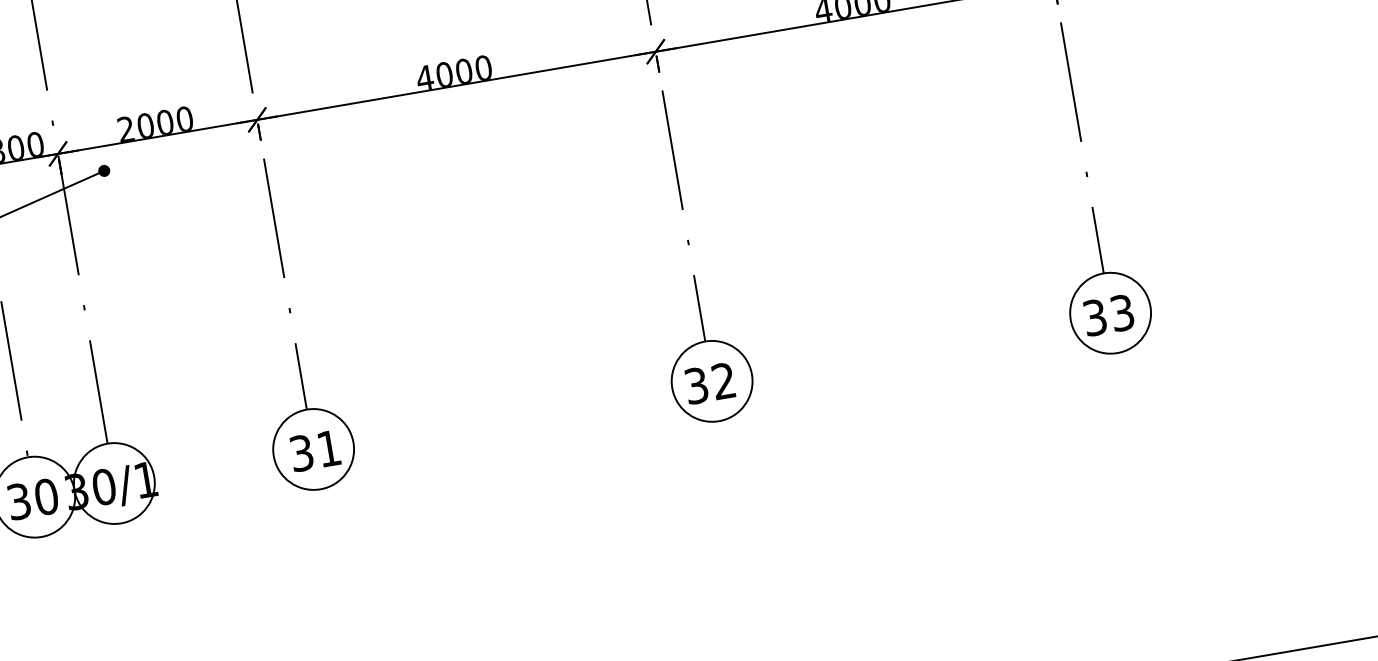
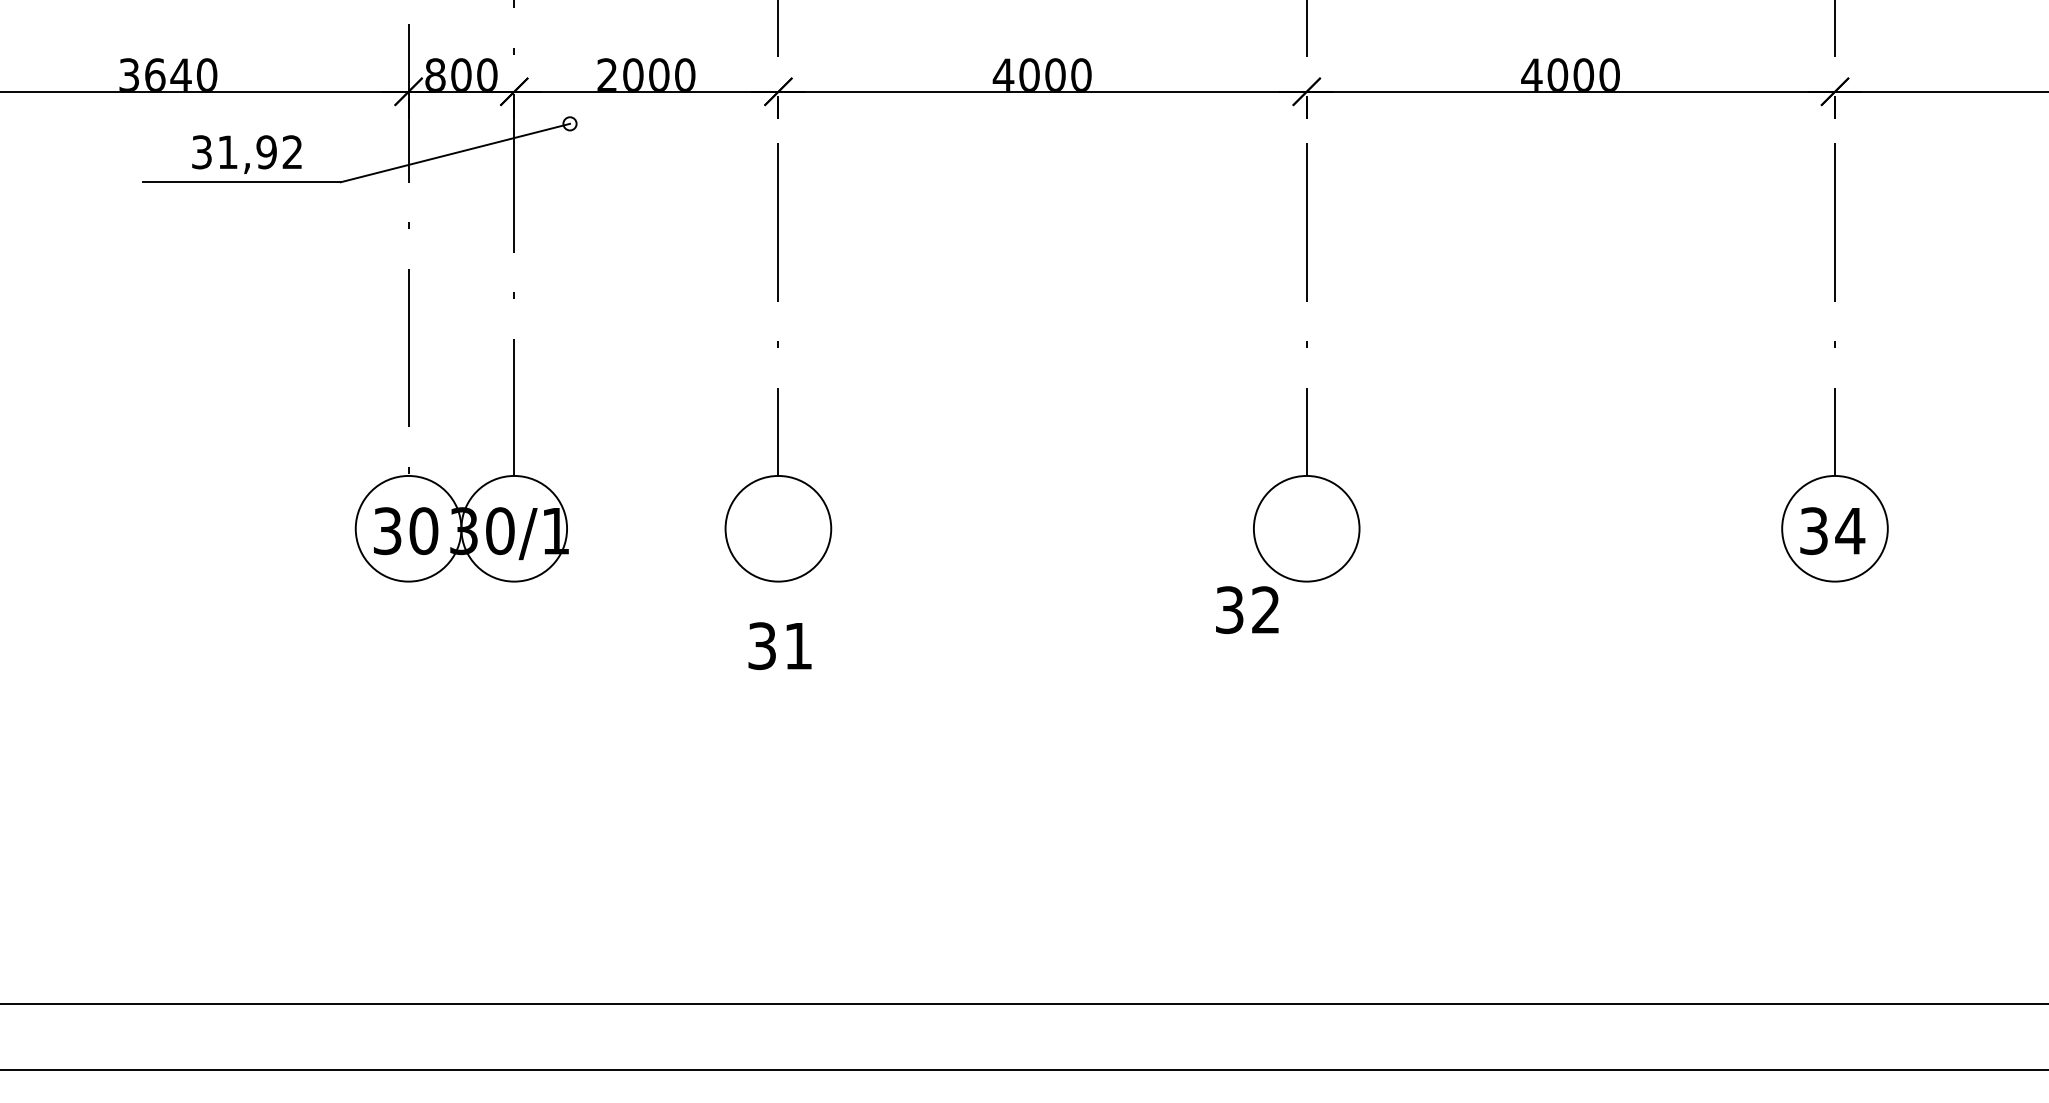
fill: (103, 170) -> (569, 123), removed
text: (1122, 313) -> (1850, 531), 33 -> 34
text: (710, 383) -> (1247, 610), moved
text: (314, 451) -> (779, 646), moved

